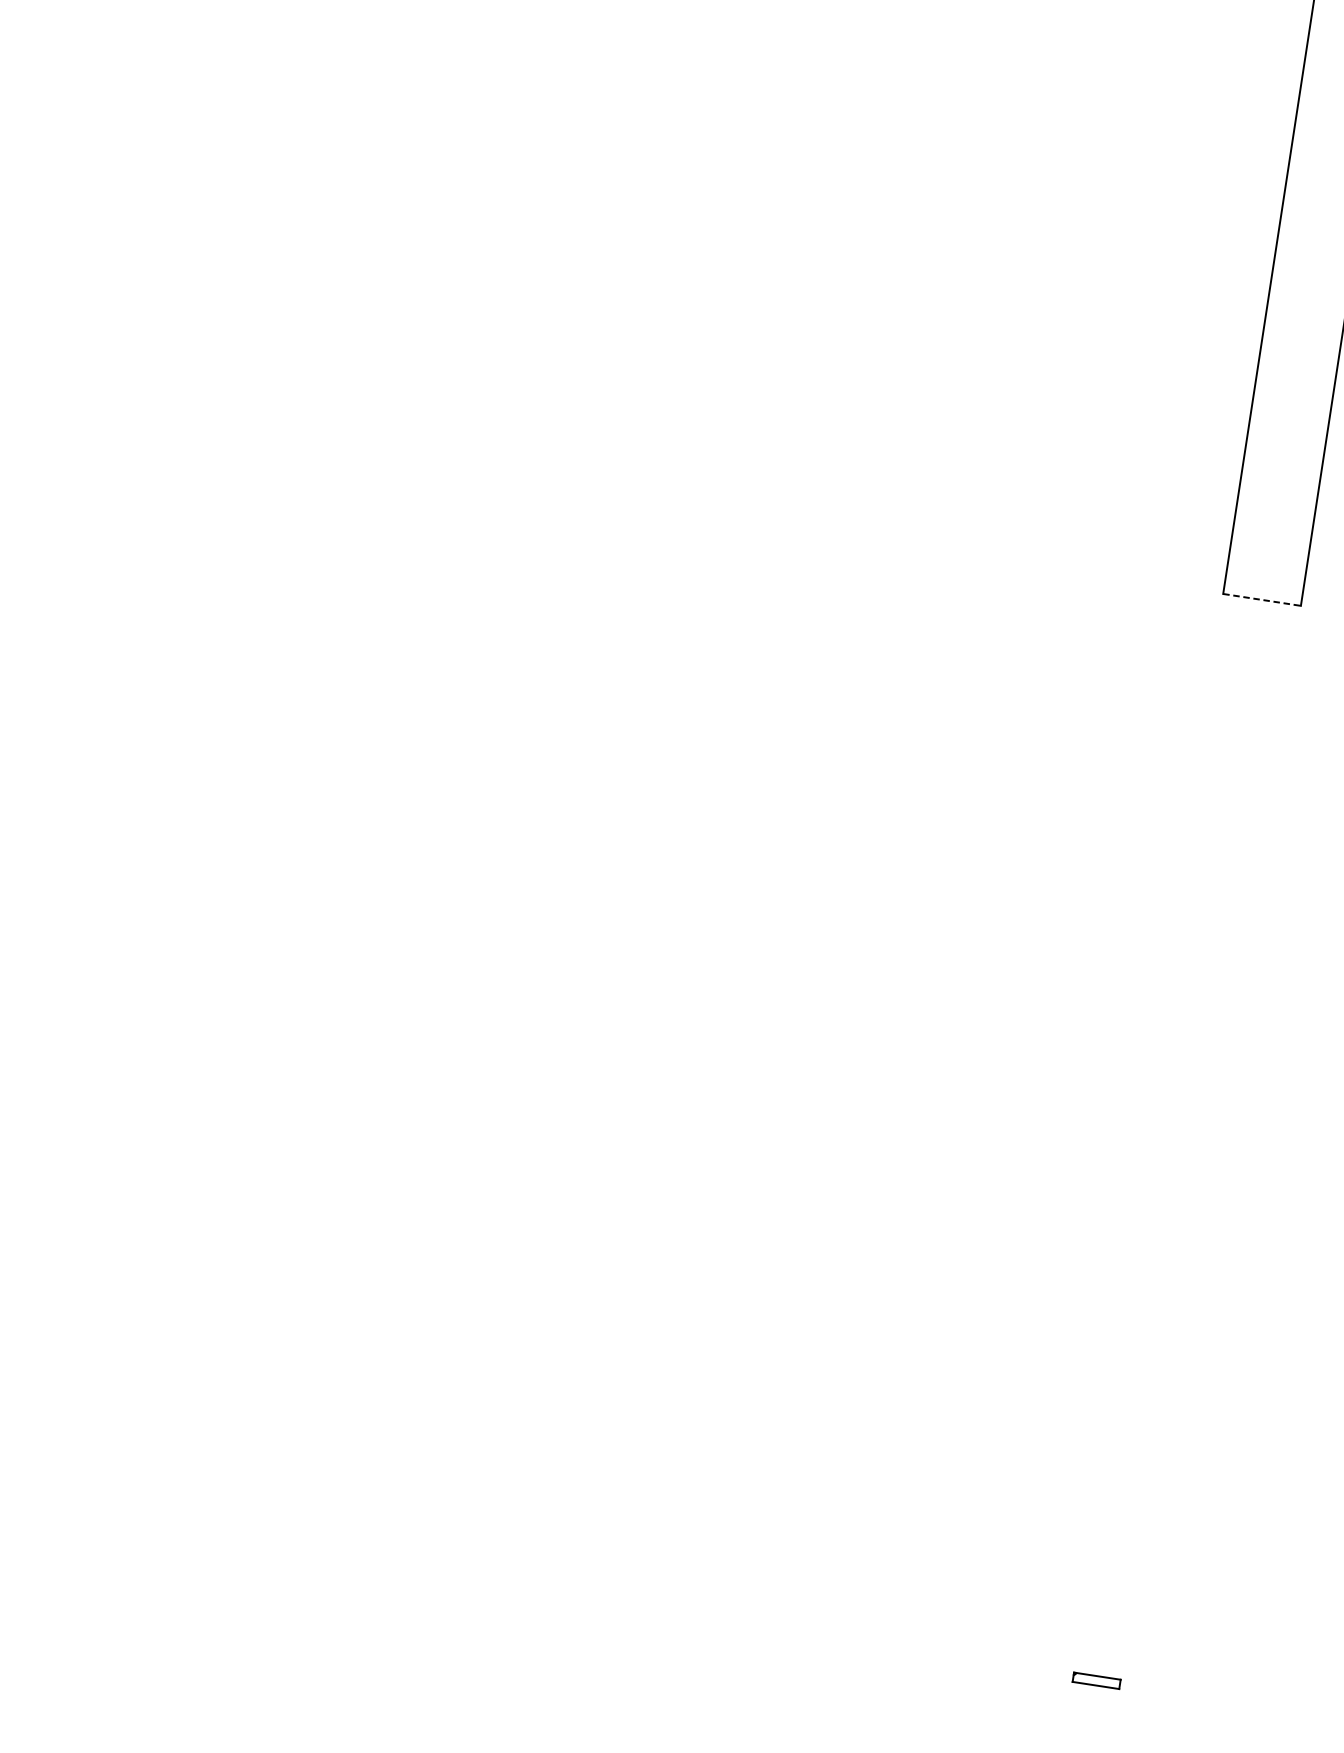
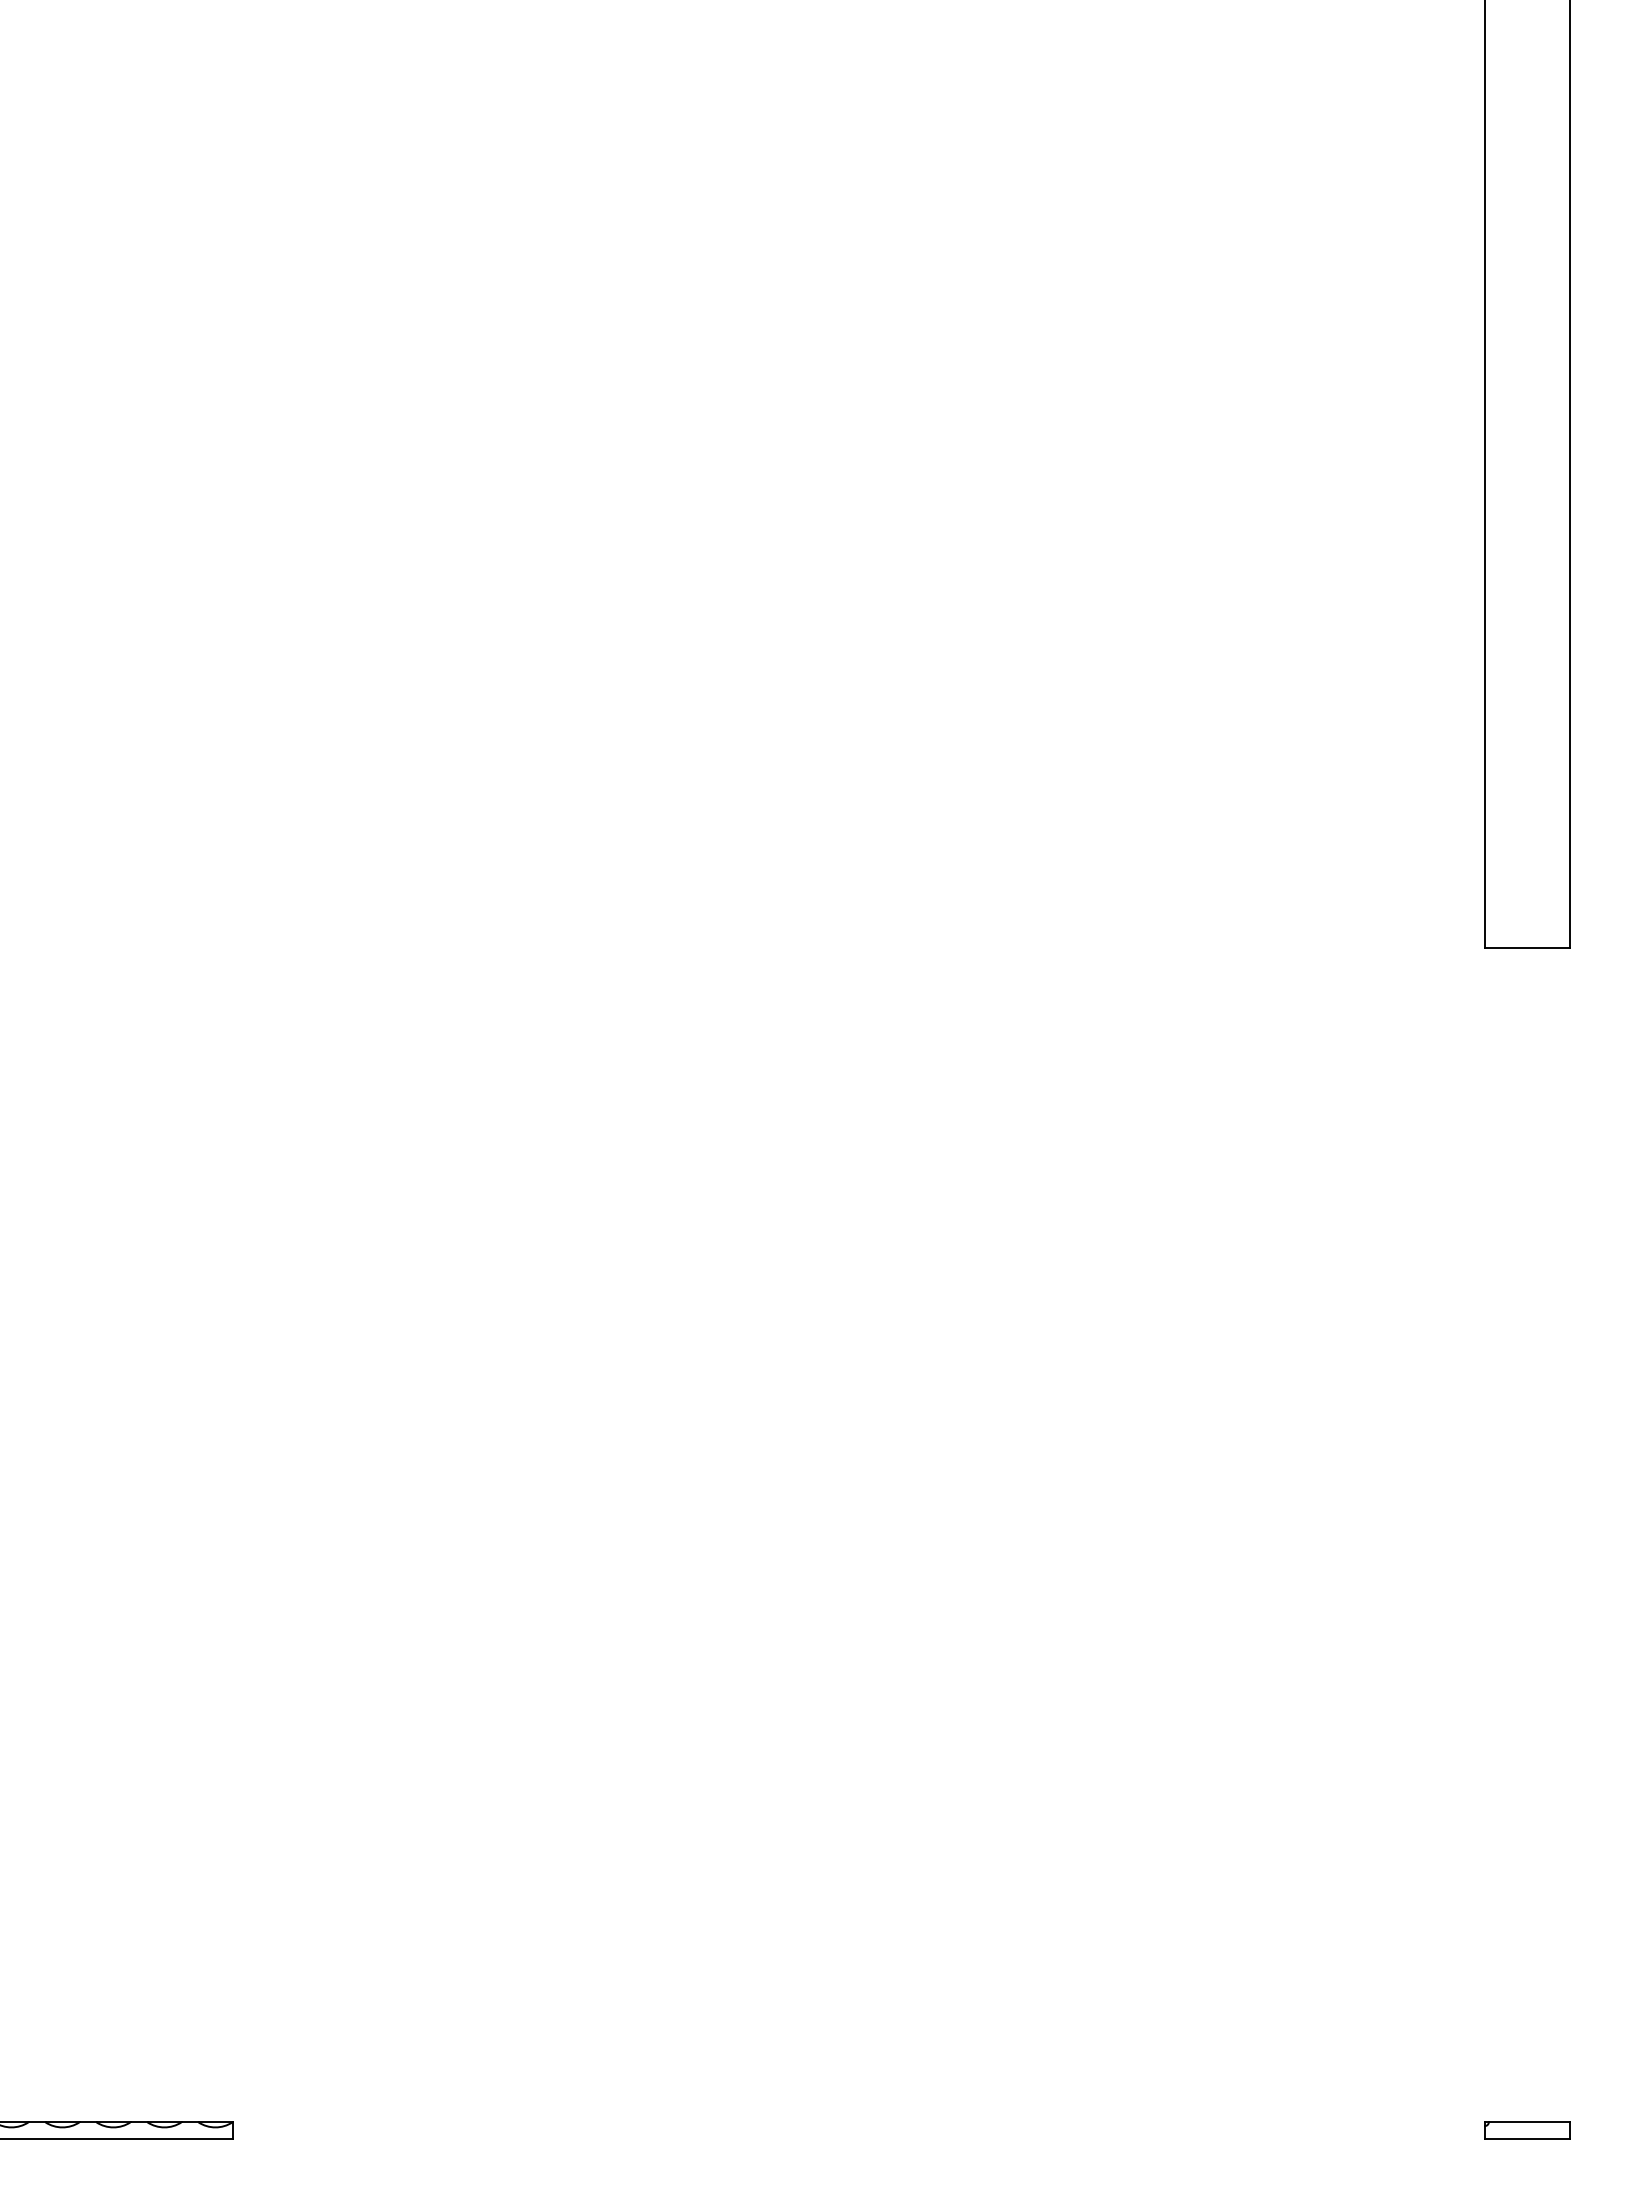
line: (1262, 600) -> (1527, 948), dashed -> solid
part: (1096, 1680) -> (1527, 2130), size x1.67

